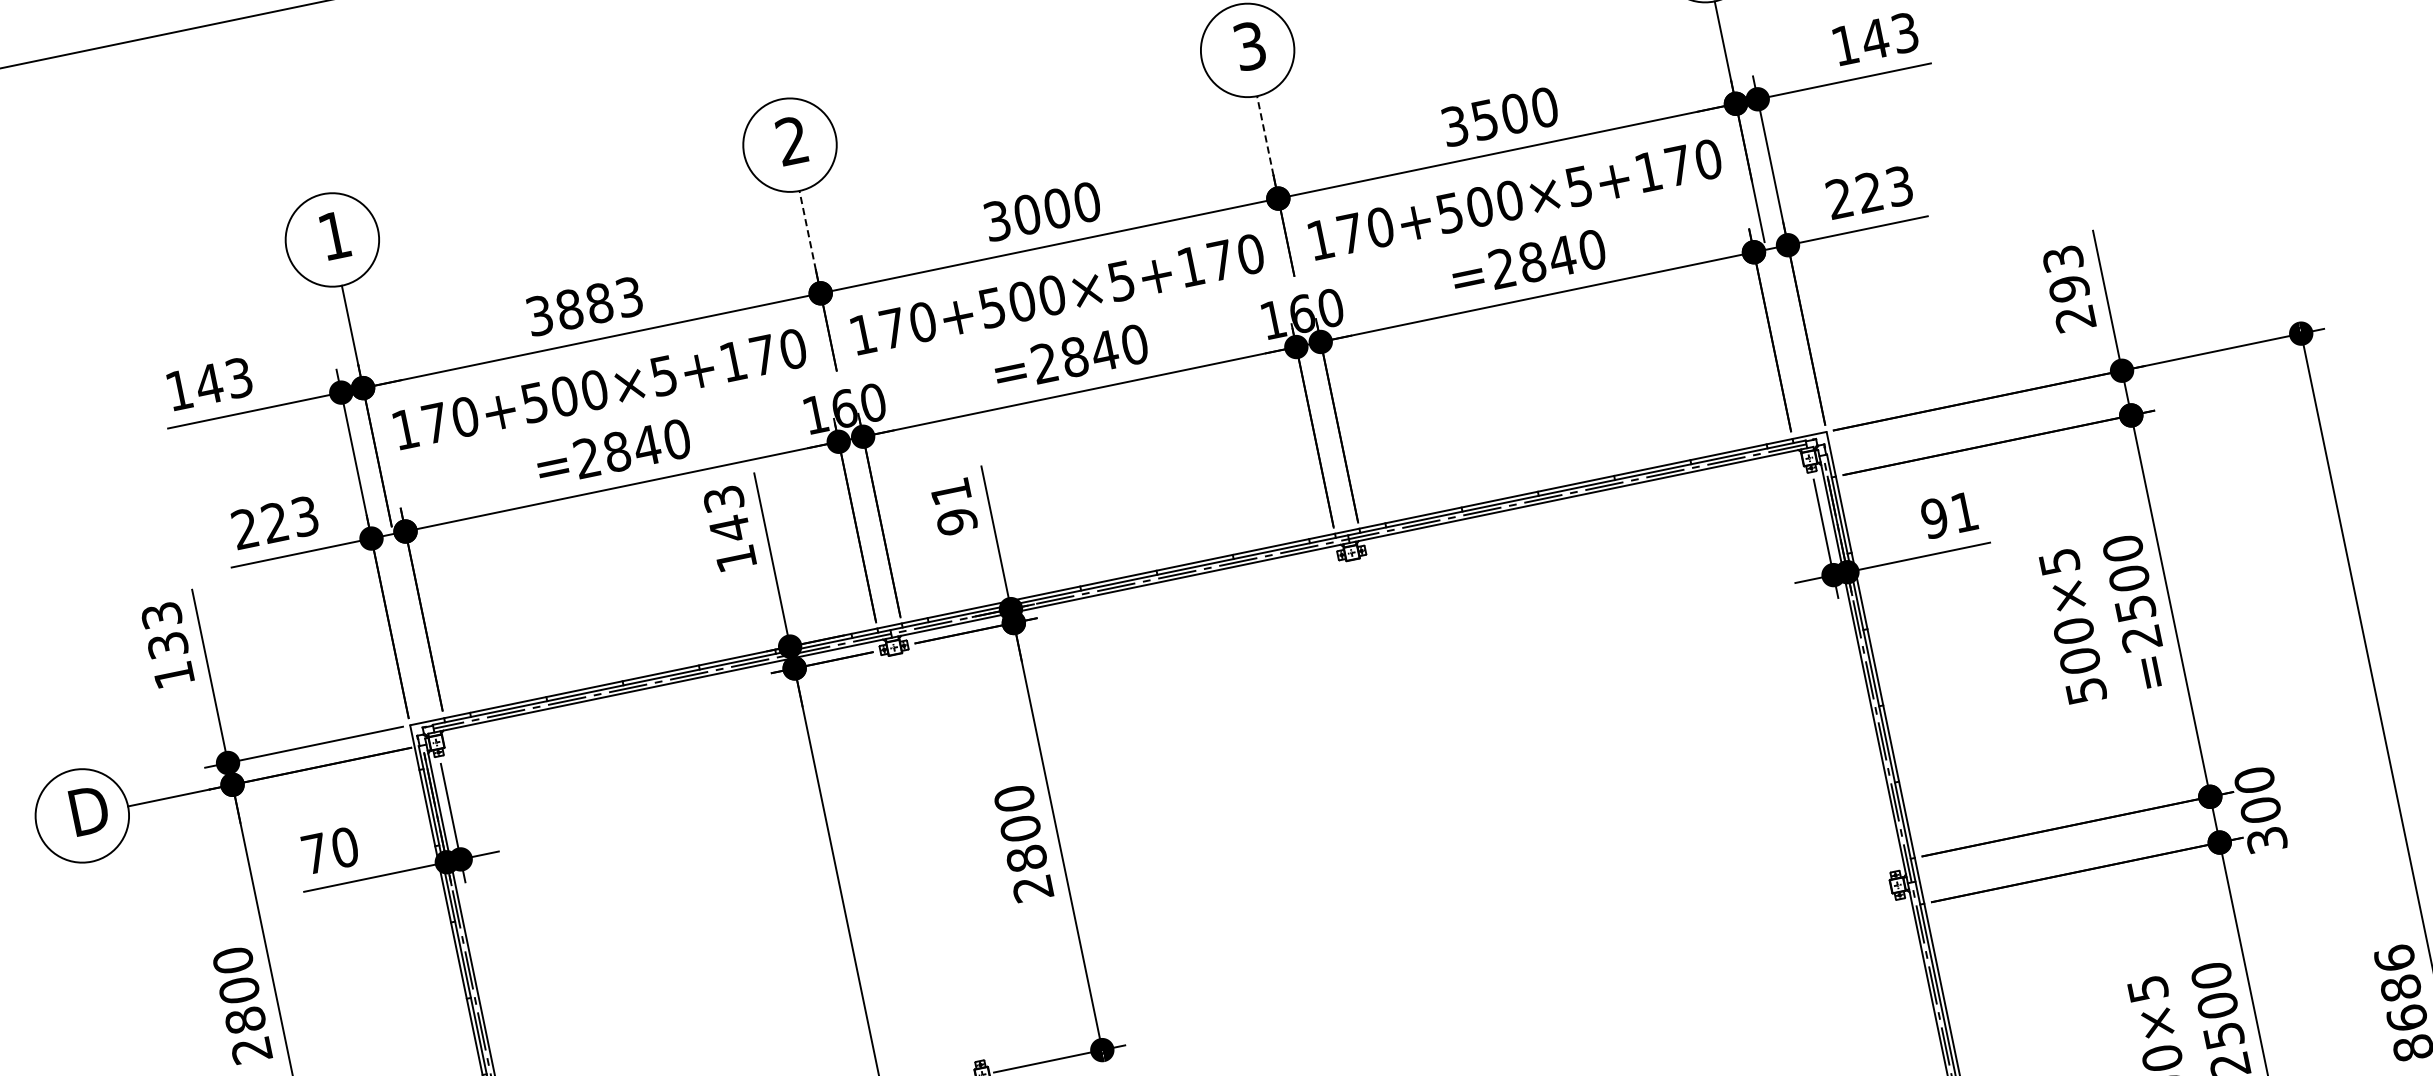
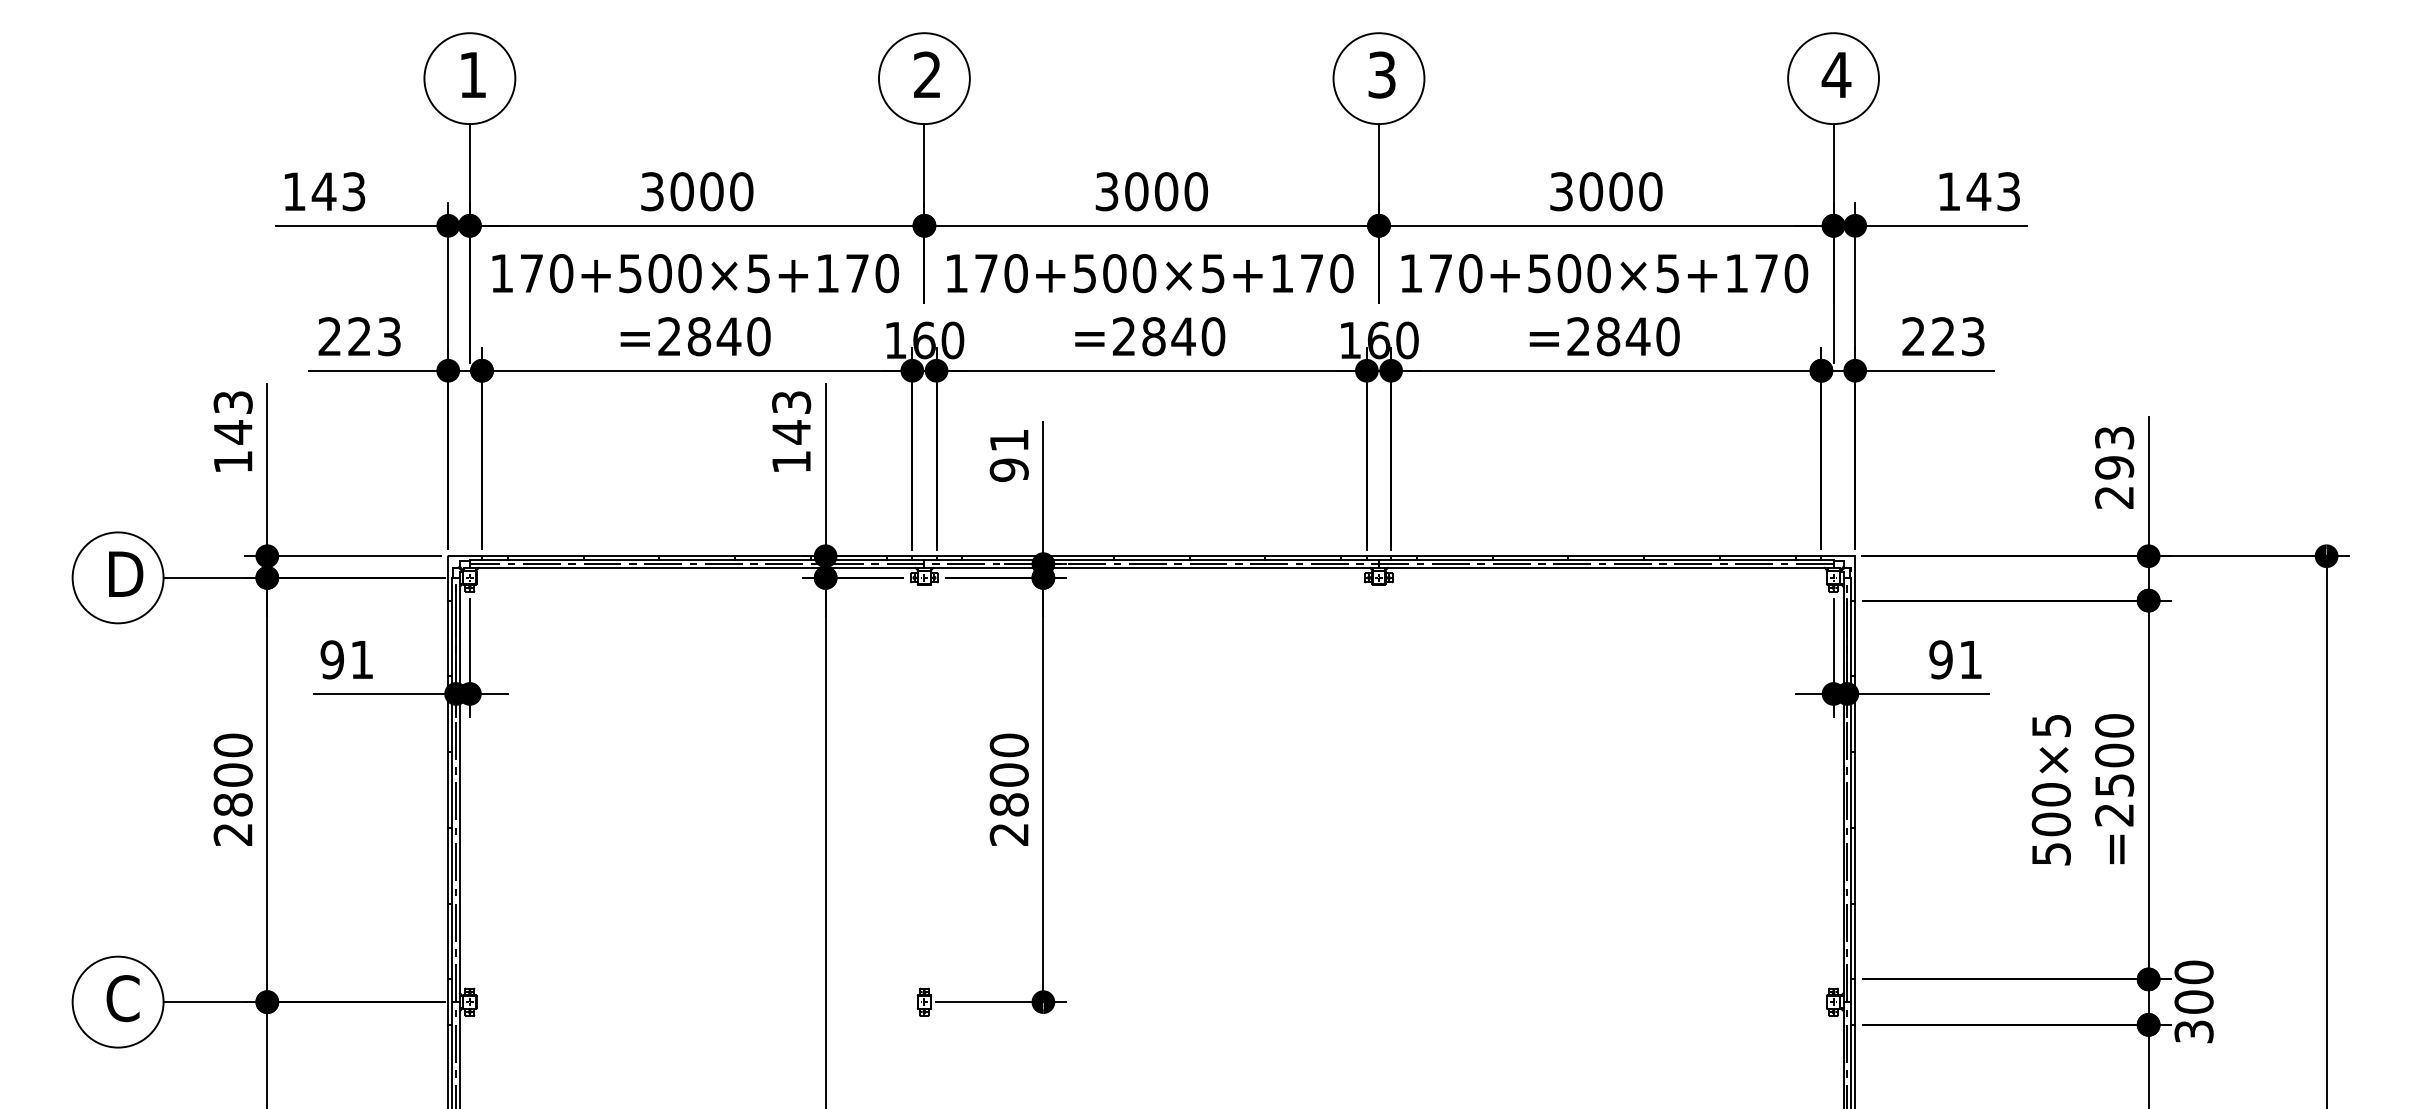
text: (1485, 119) -> (1591, 191), 3500 -> 3000
line: (1265, 135) -> (1379, 163), dashed -> solid
line: (807, 230) -> (924, 163), dashed -> solid
text: (599, 303) -> (711, 191), 3883 -> 3000
text: (167, 645) -> (232, 432), 133 -> 143
text: (329, 850) -> (346, 659), 70 -> 91

